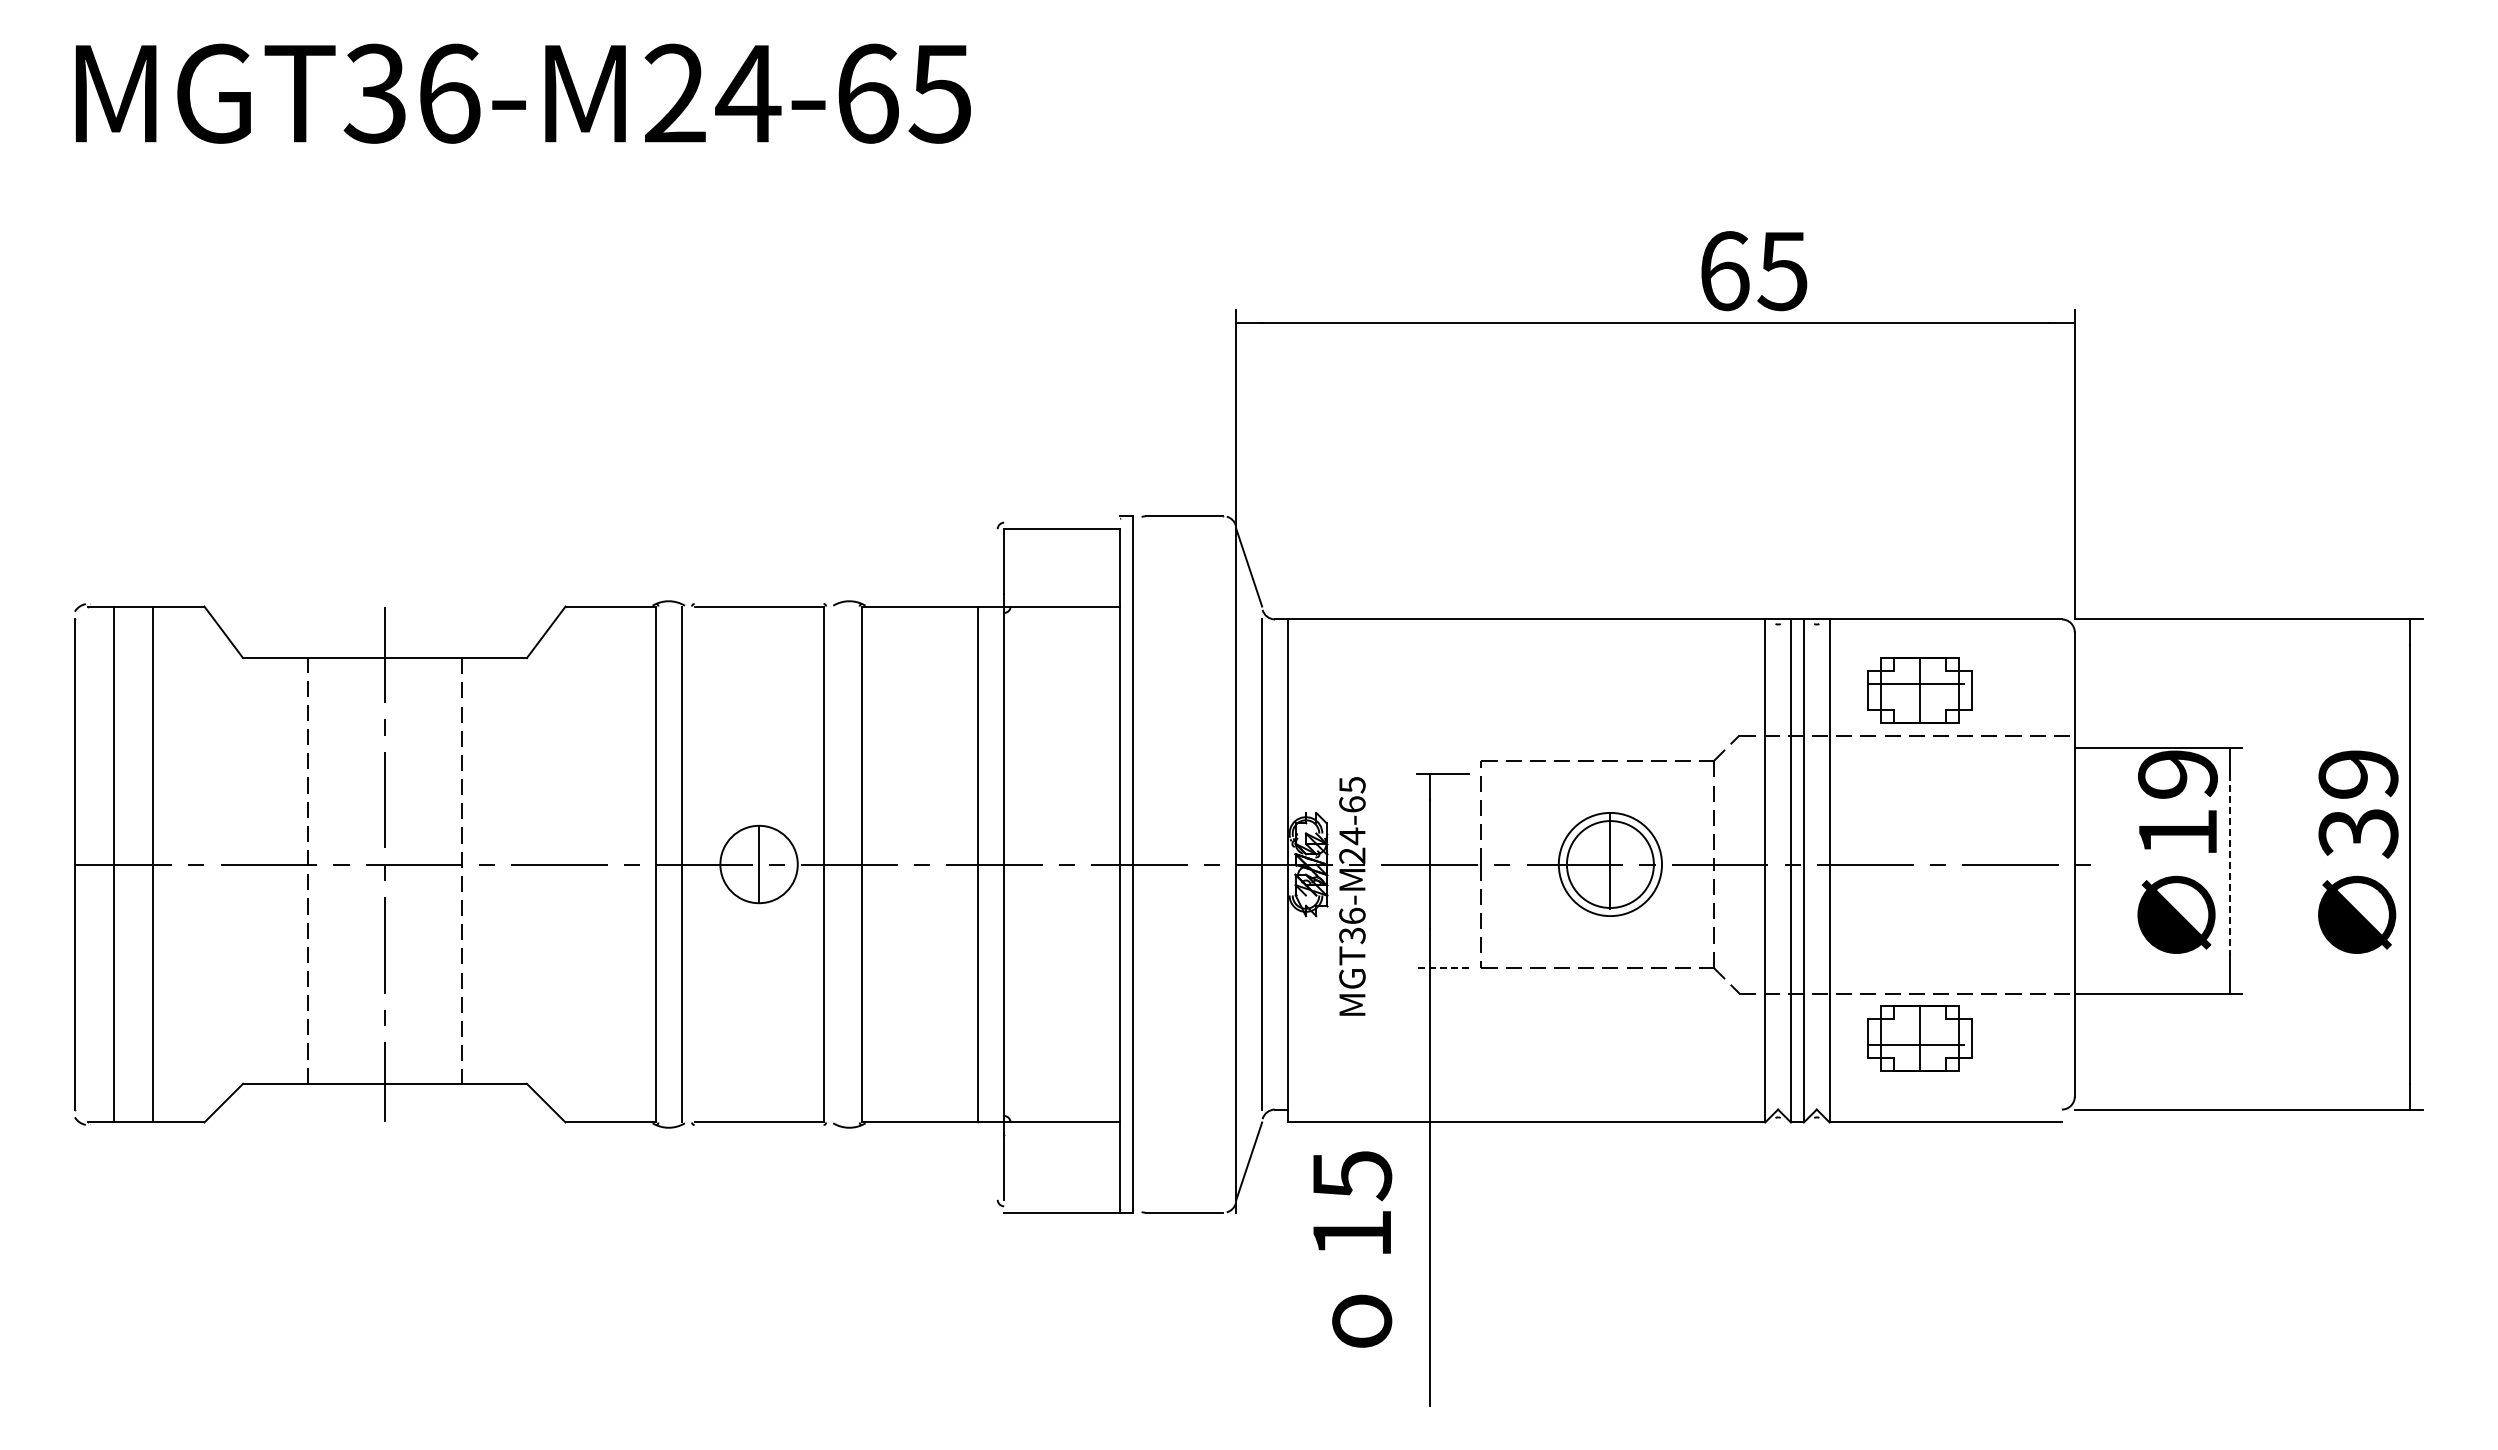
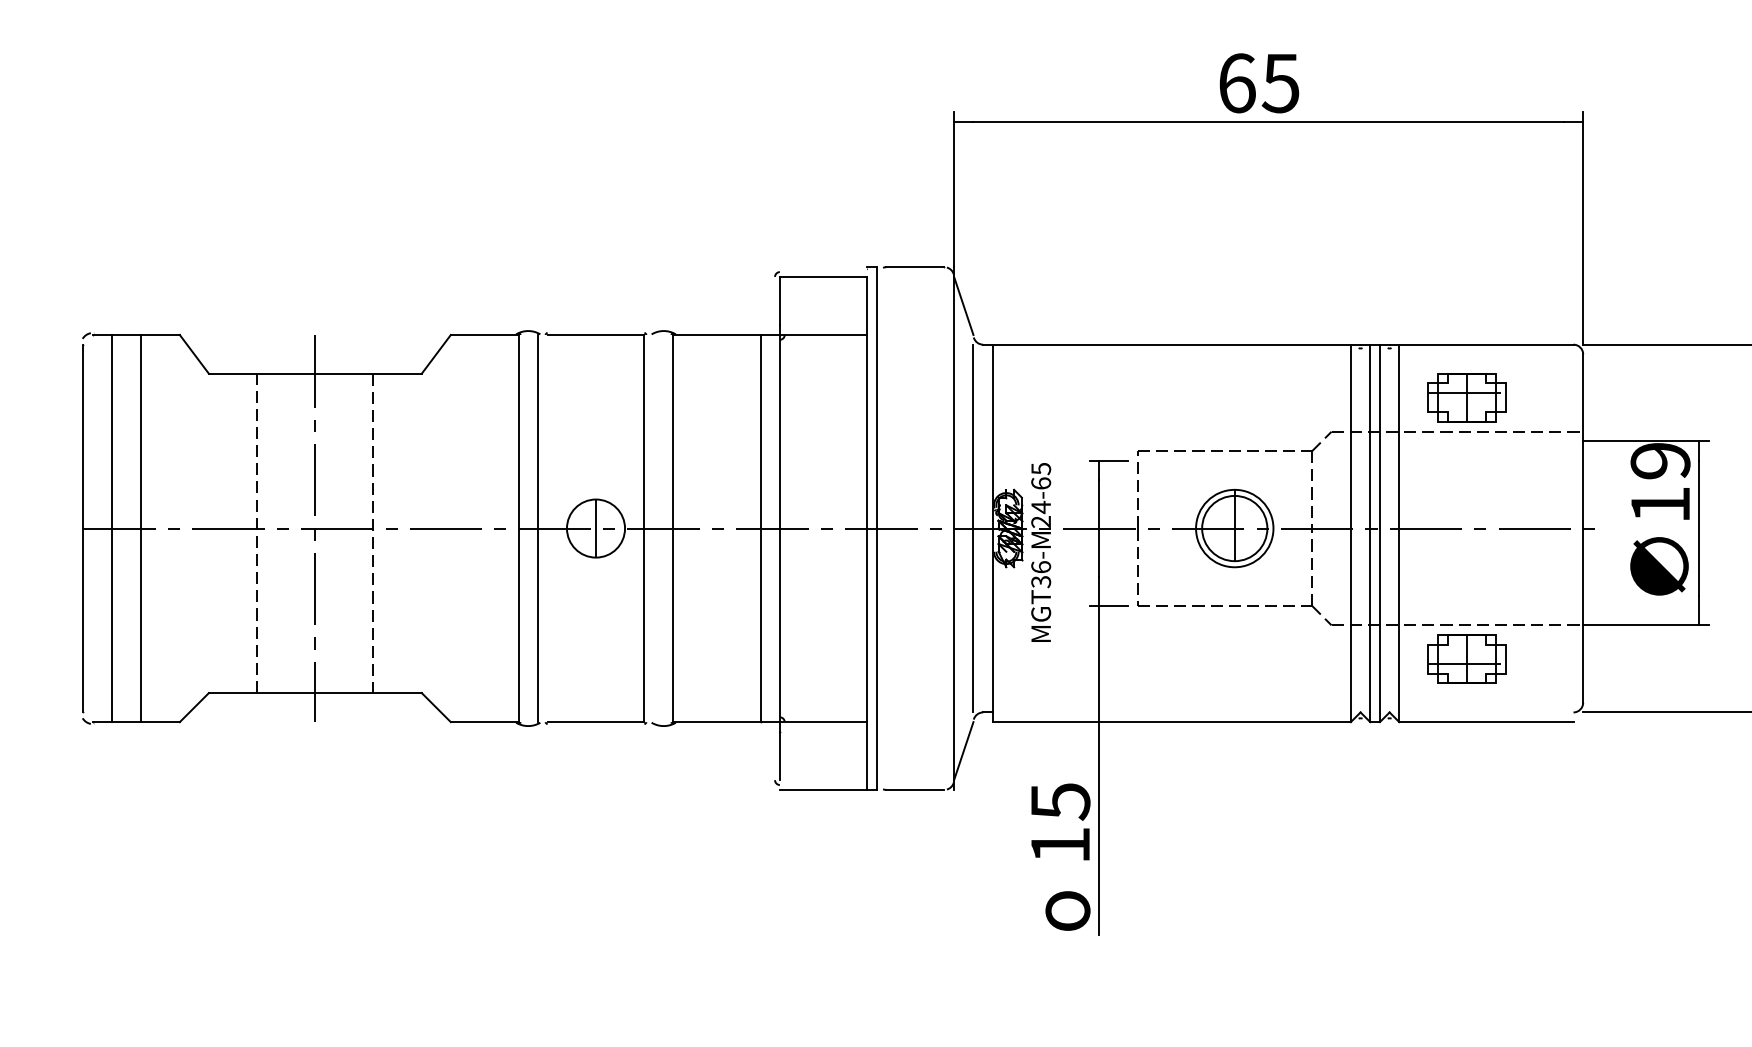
text: (1754, 271) -> (1259, 83), moved
line: (2229, 865) -> (1699, 529), dashed -> solid
line: (1442, 967) -> (1108, 605), dashed -> solid
text: (1352, 1249) -> (1060, 857), moved

